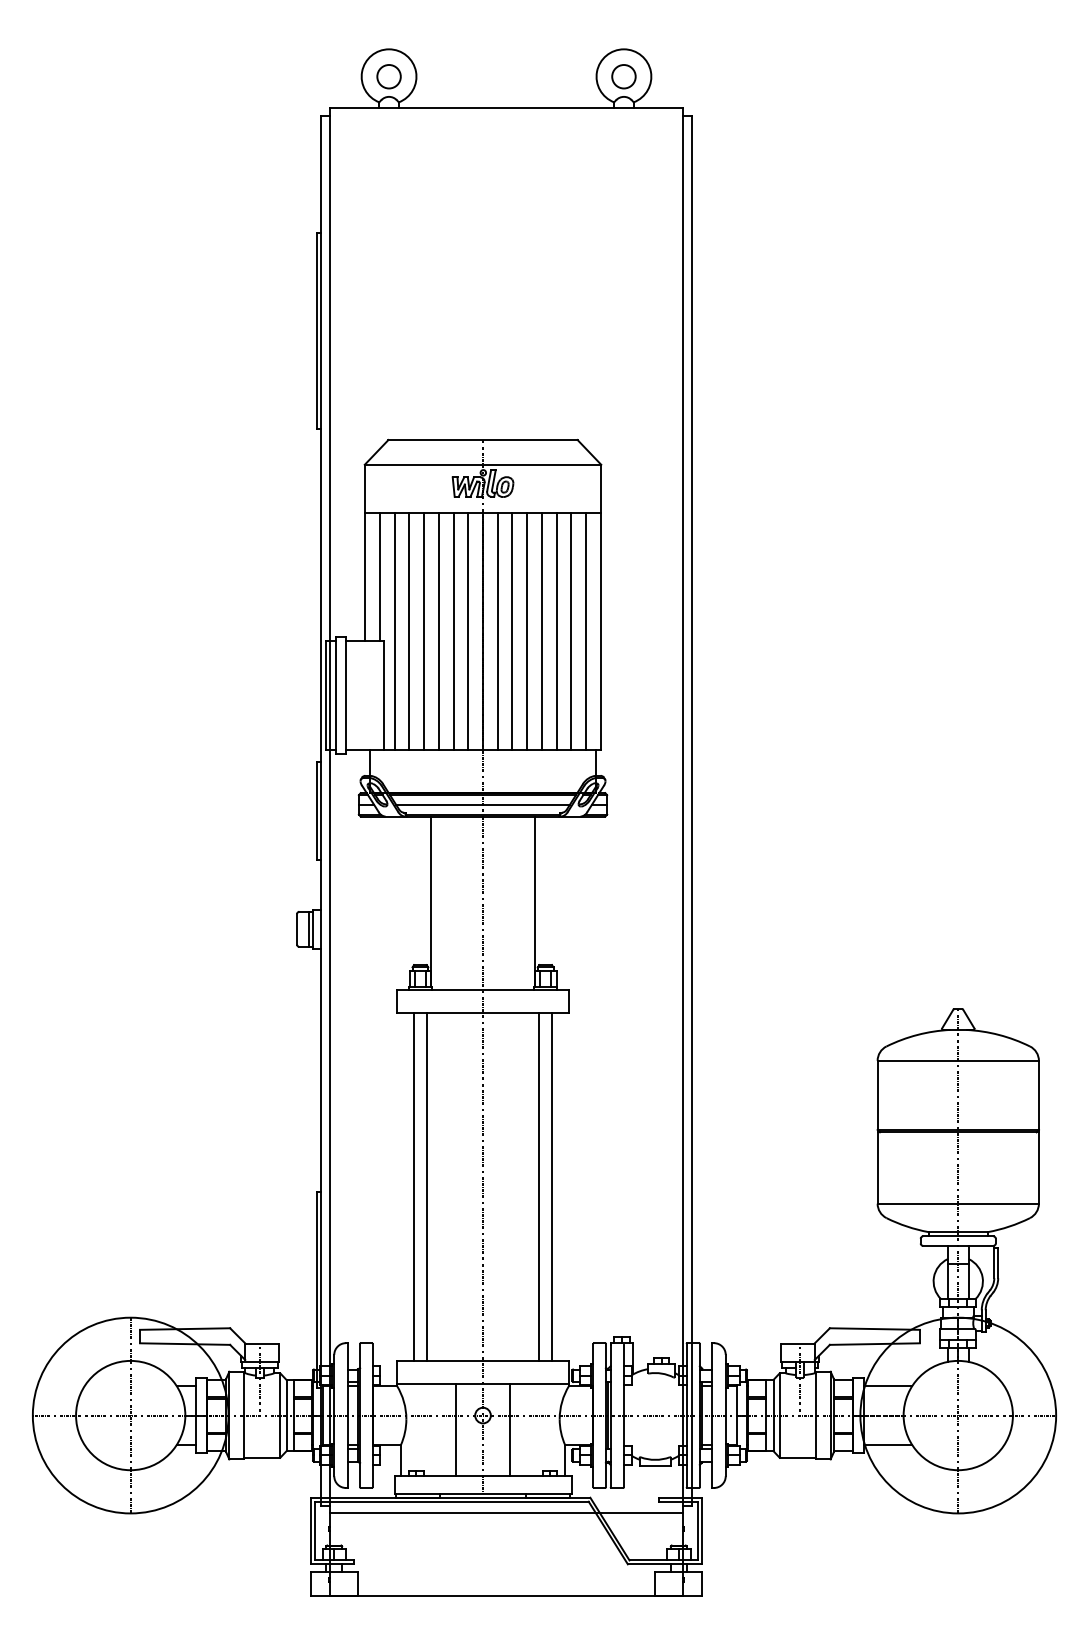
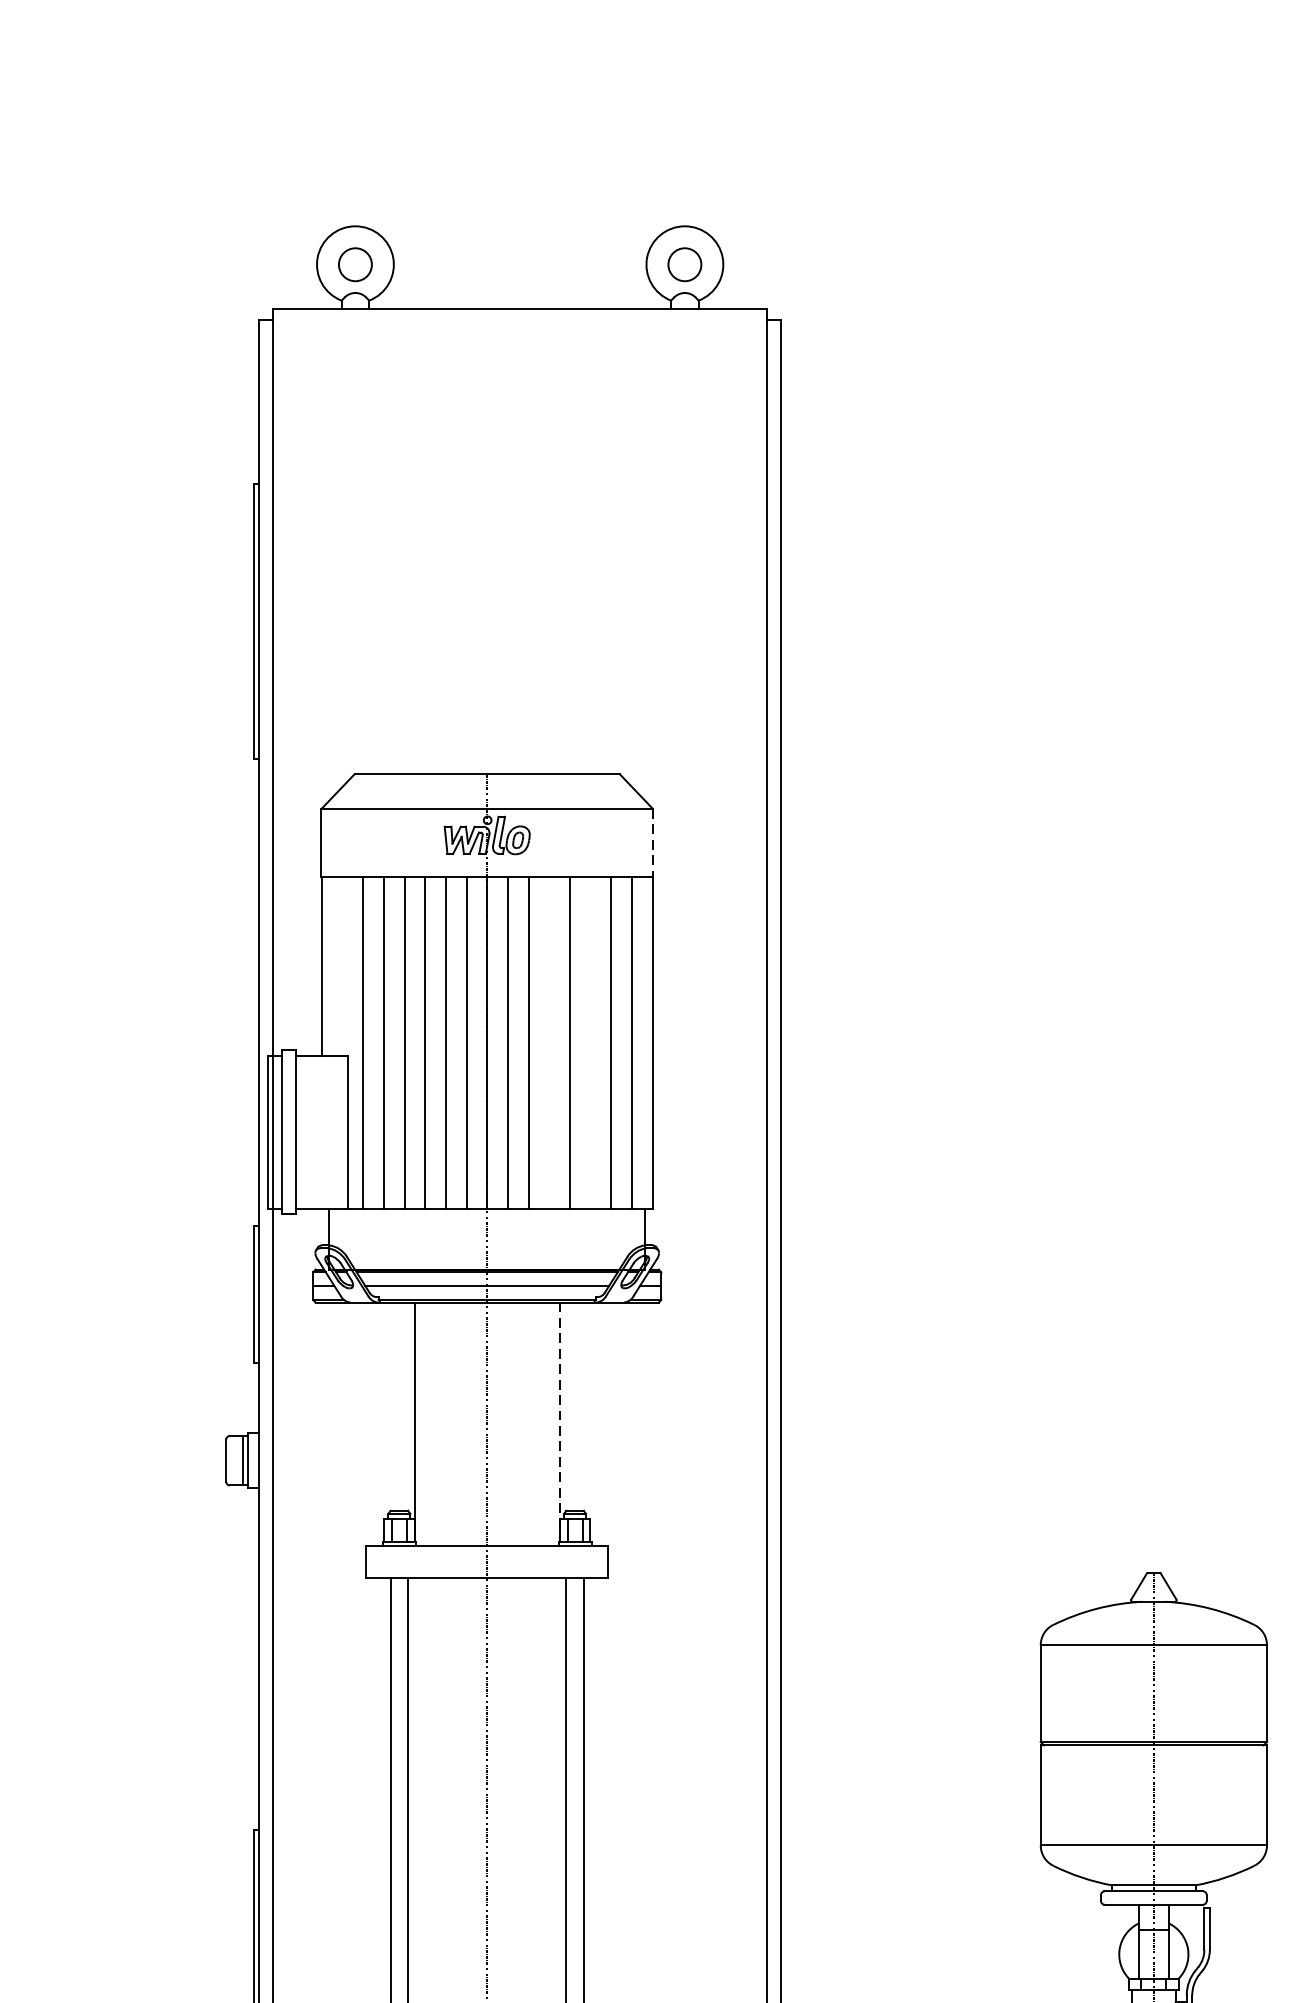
line: (601, 489) -> (653, 843), solid -> dashed
line: (379, 576) -> (341, 965), removed
line: (527, 630) -> (549, 1041), removed
line: (556, 630) -> (590, 1041), removed
line: (534, 902) -> (559, 1423), solid -> dashed

